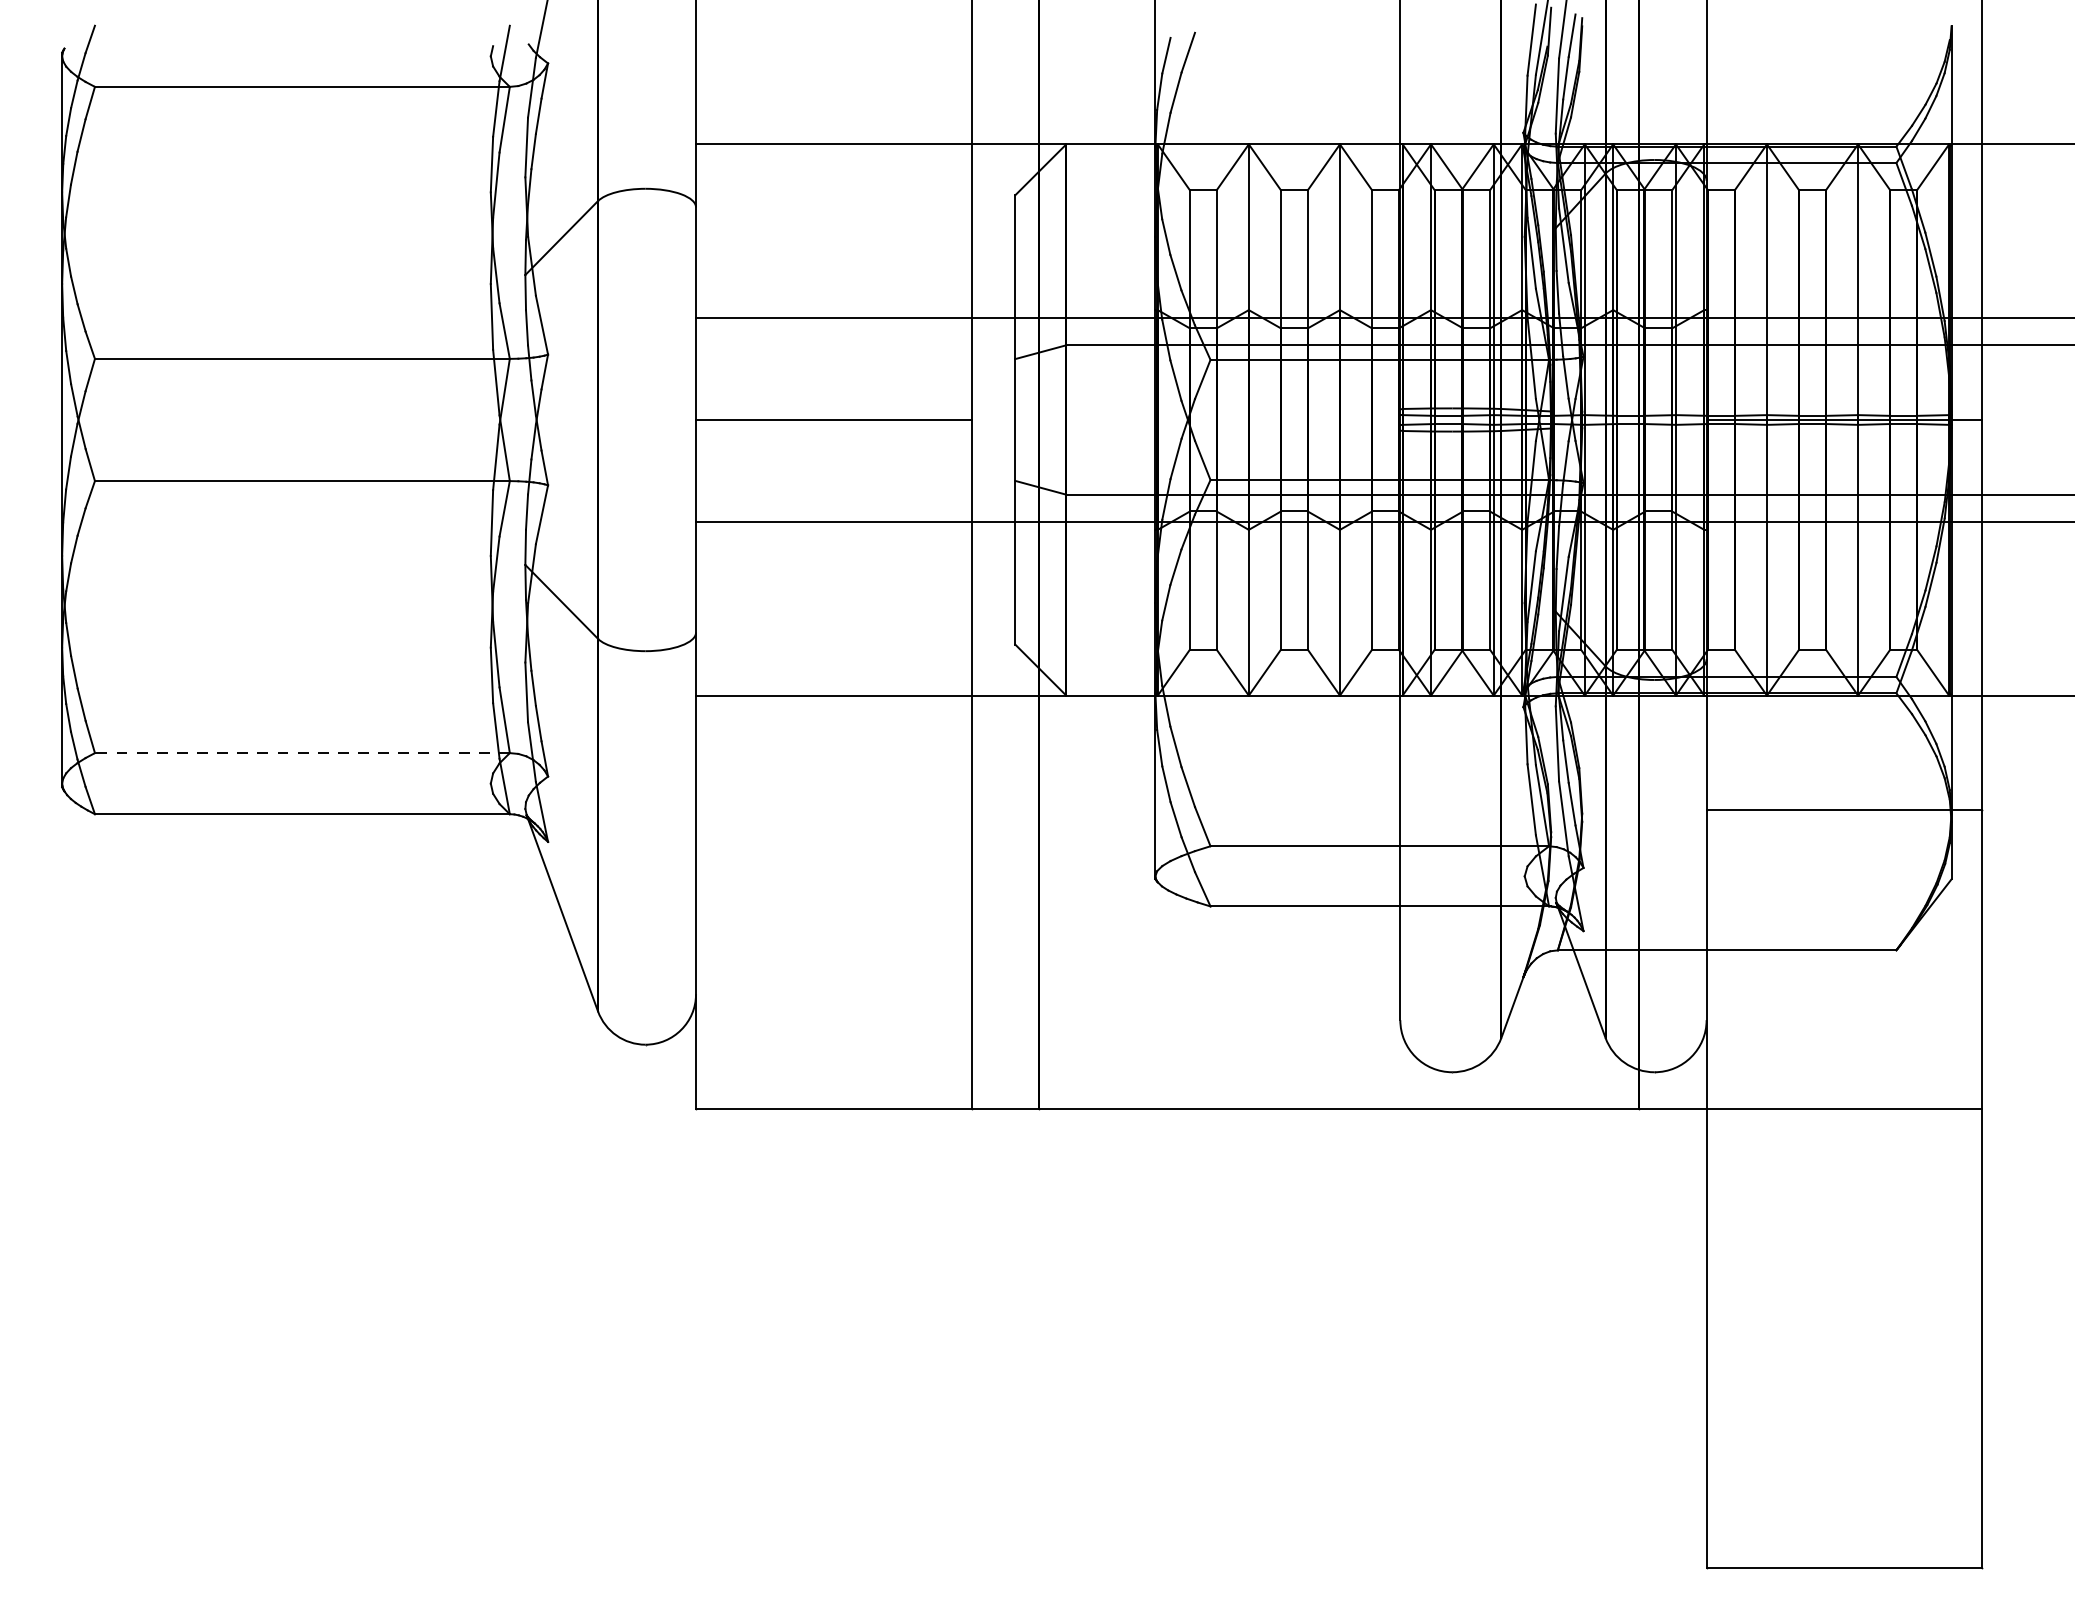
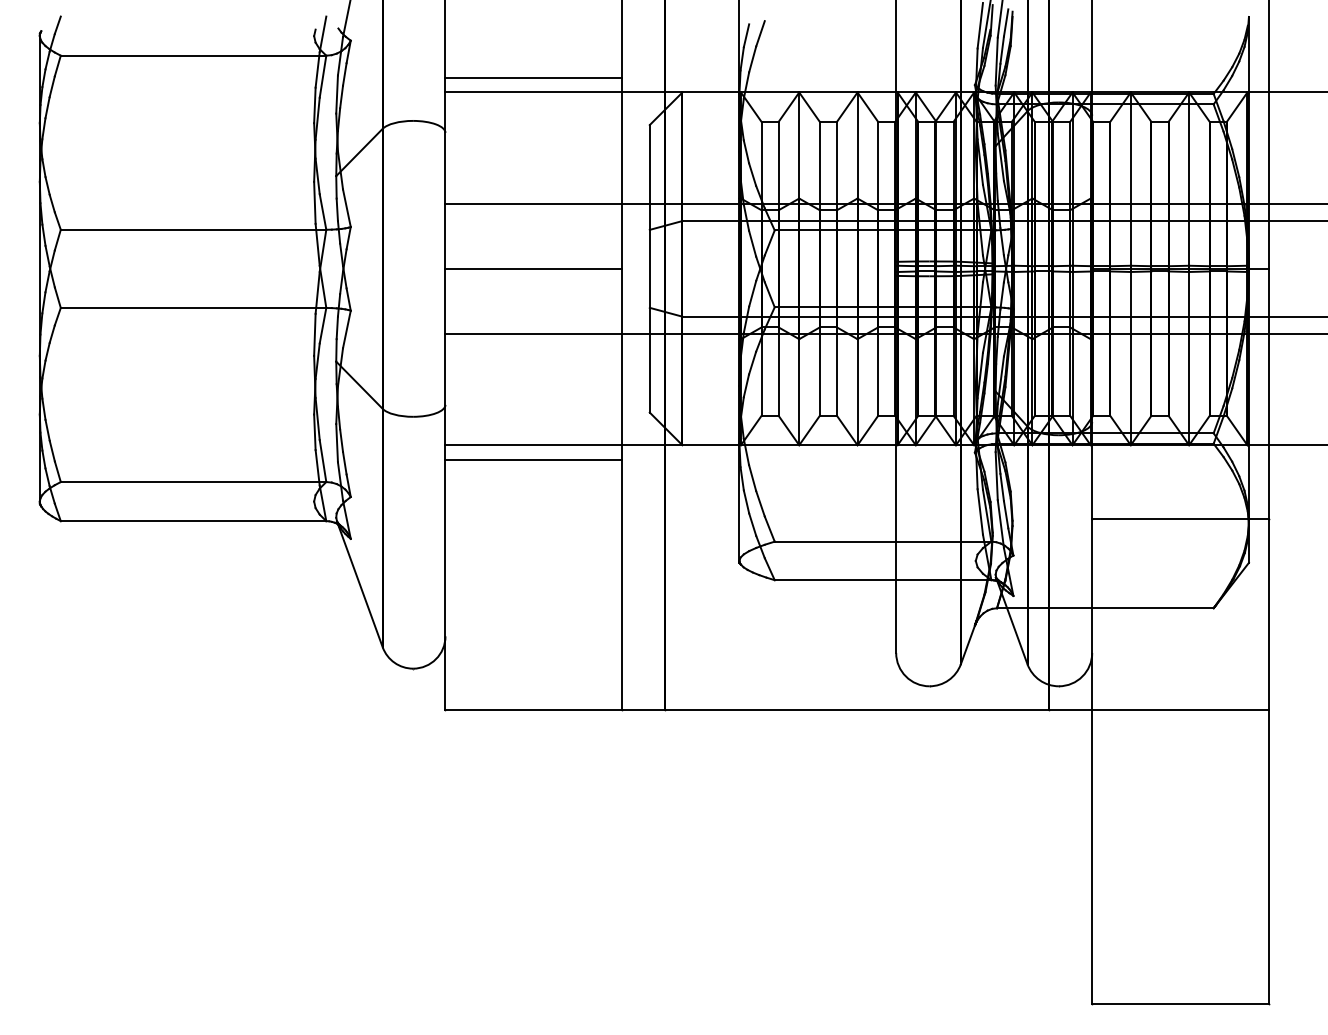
line: (833, 120) -> (533, 77), added
line: (833, 717) -> (533, 459), added
line: (302, 753) -> (193, 482), dashed -> solid

